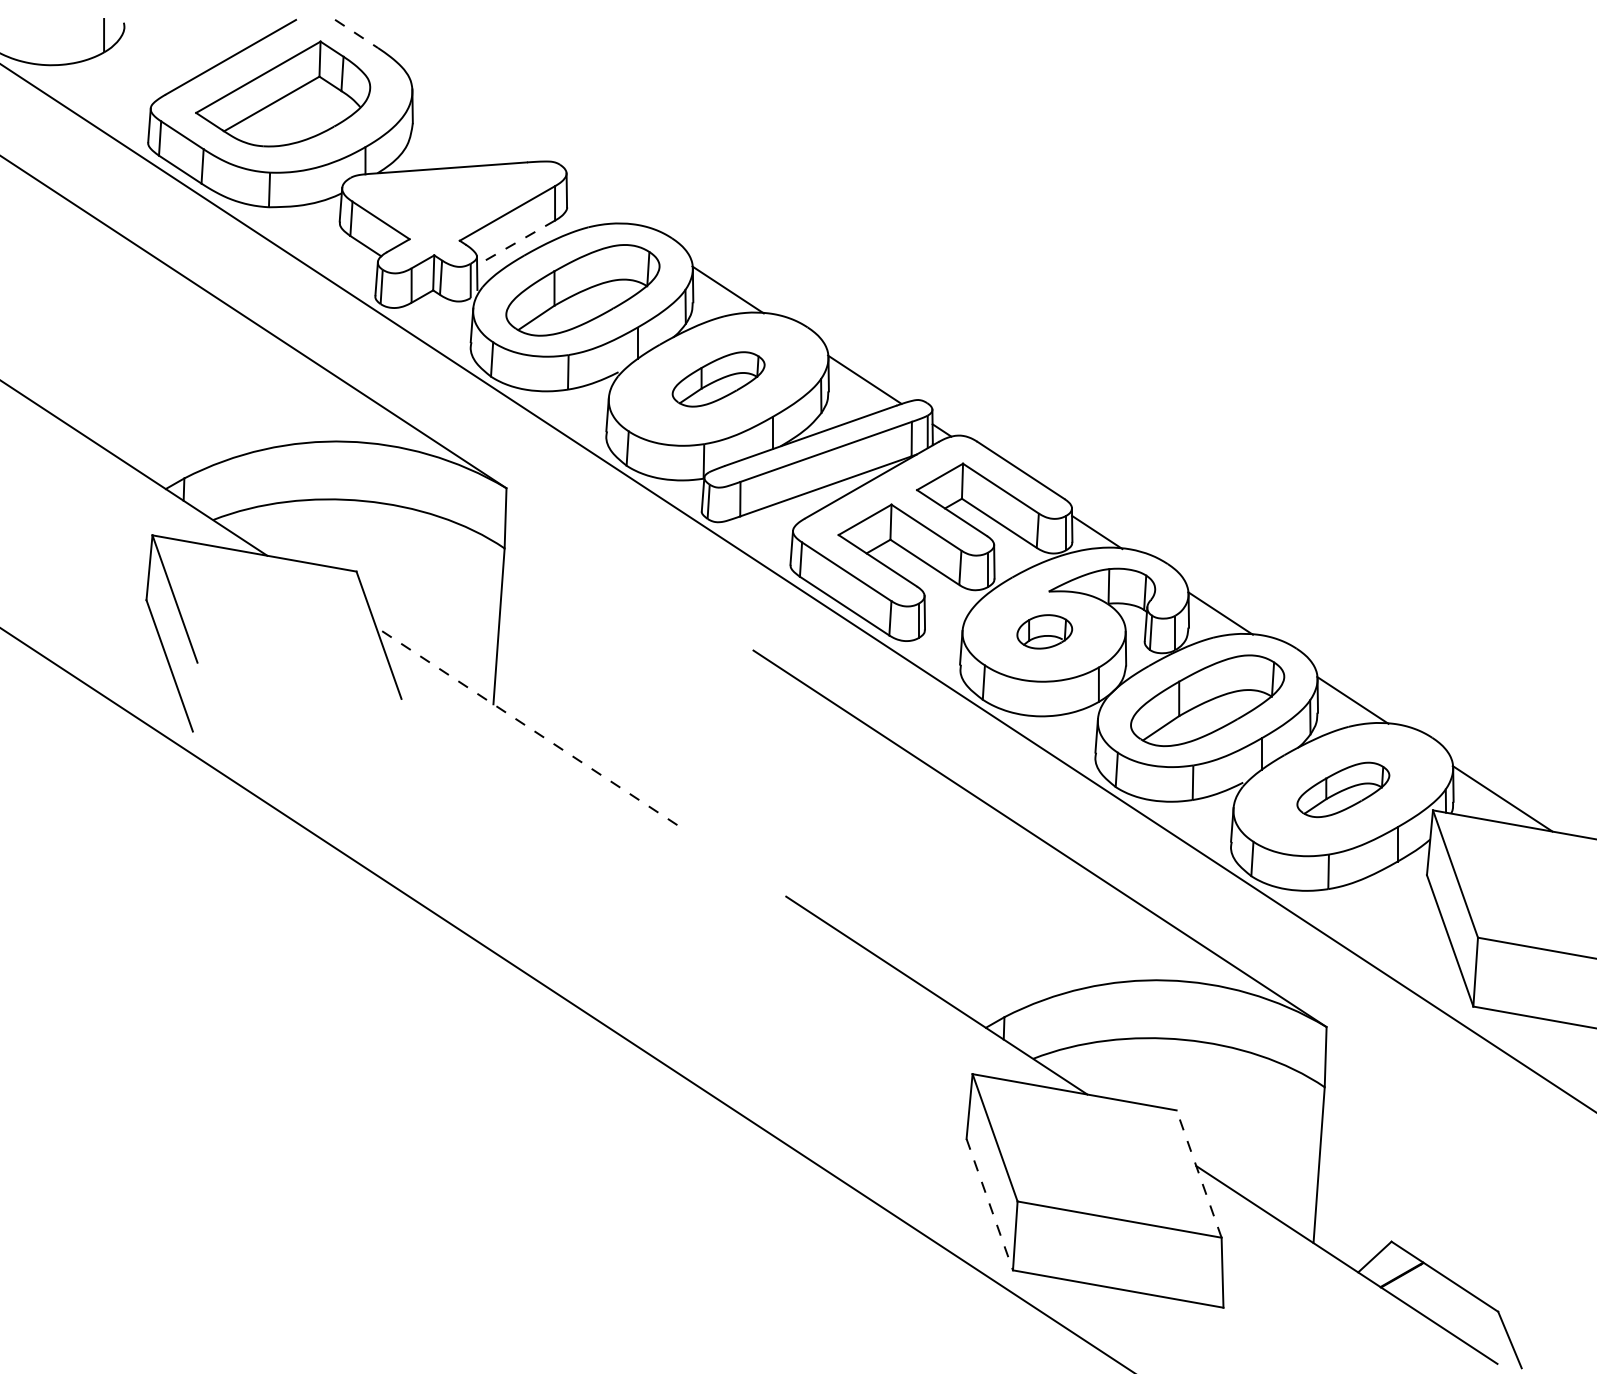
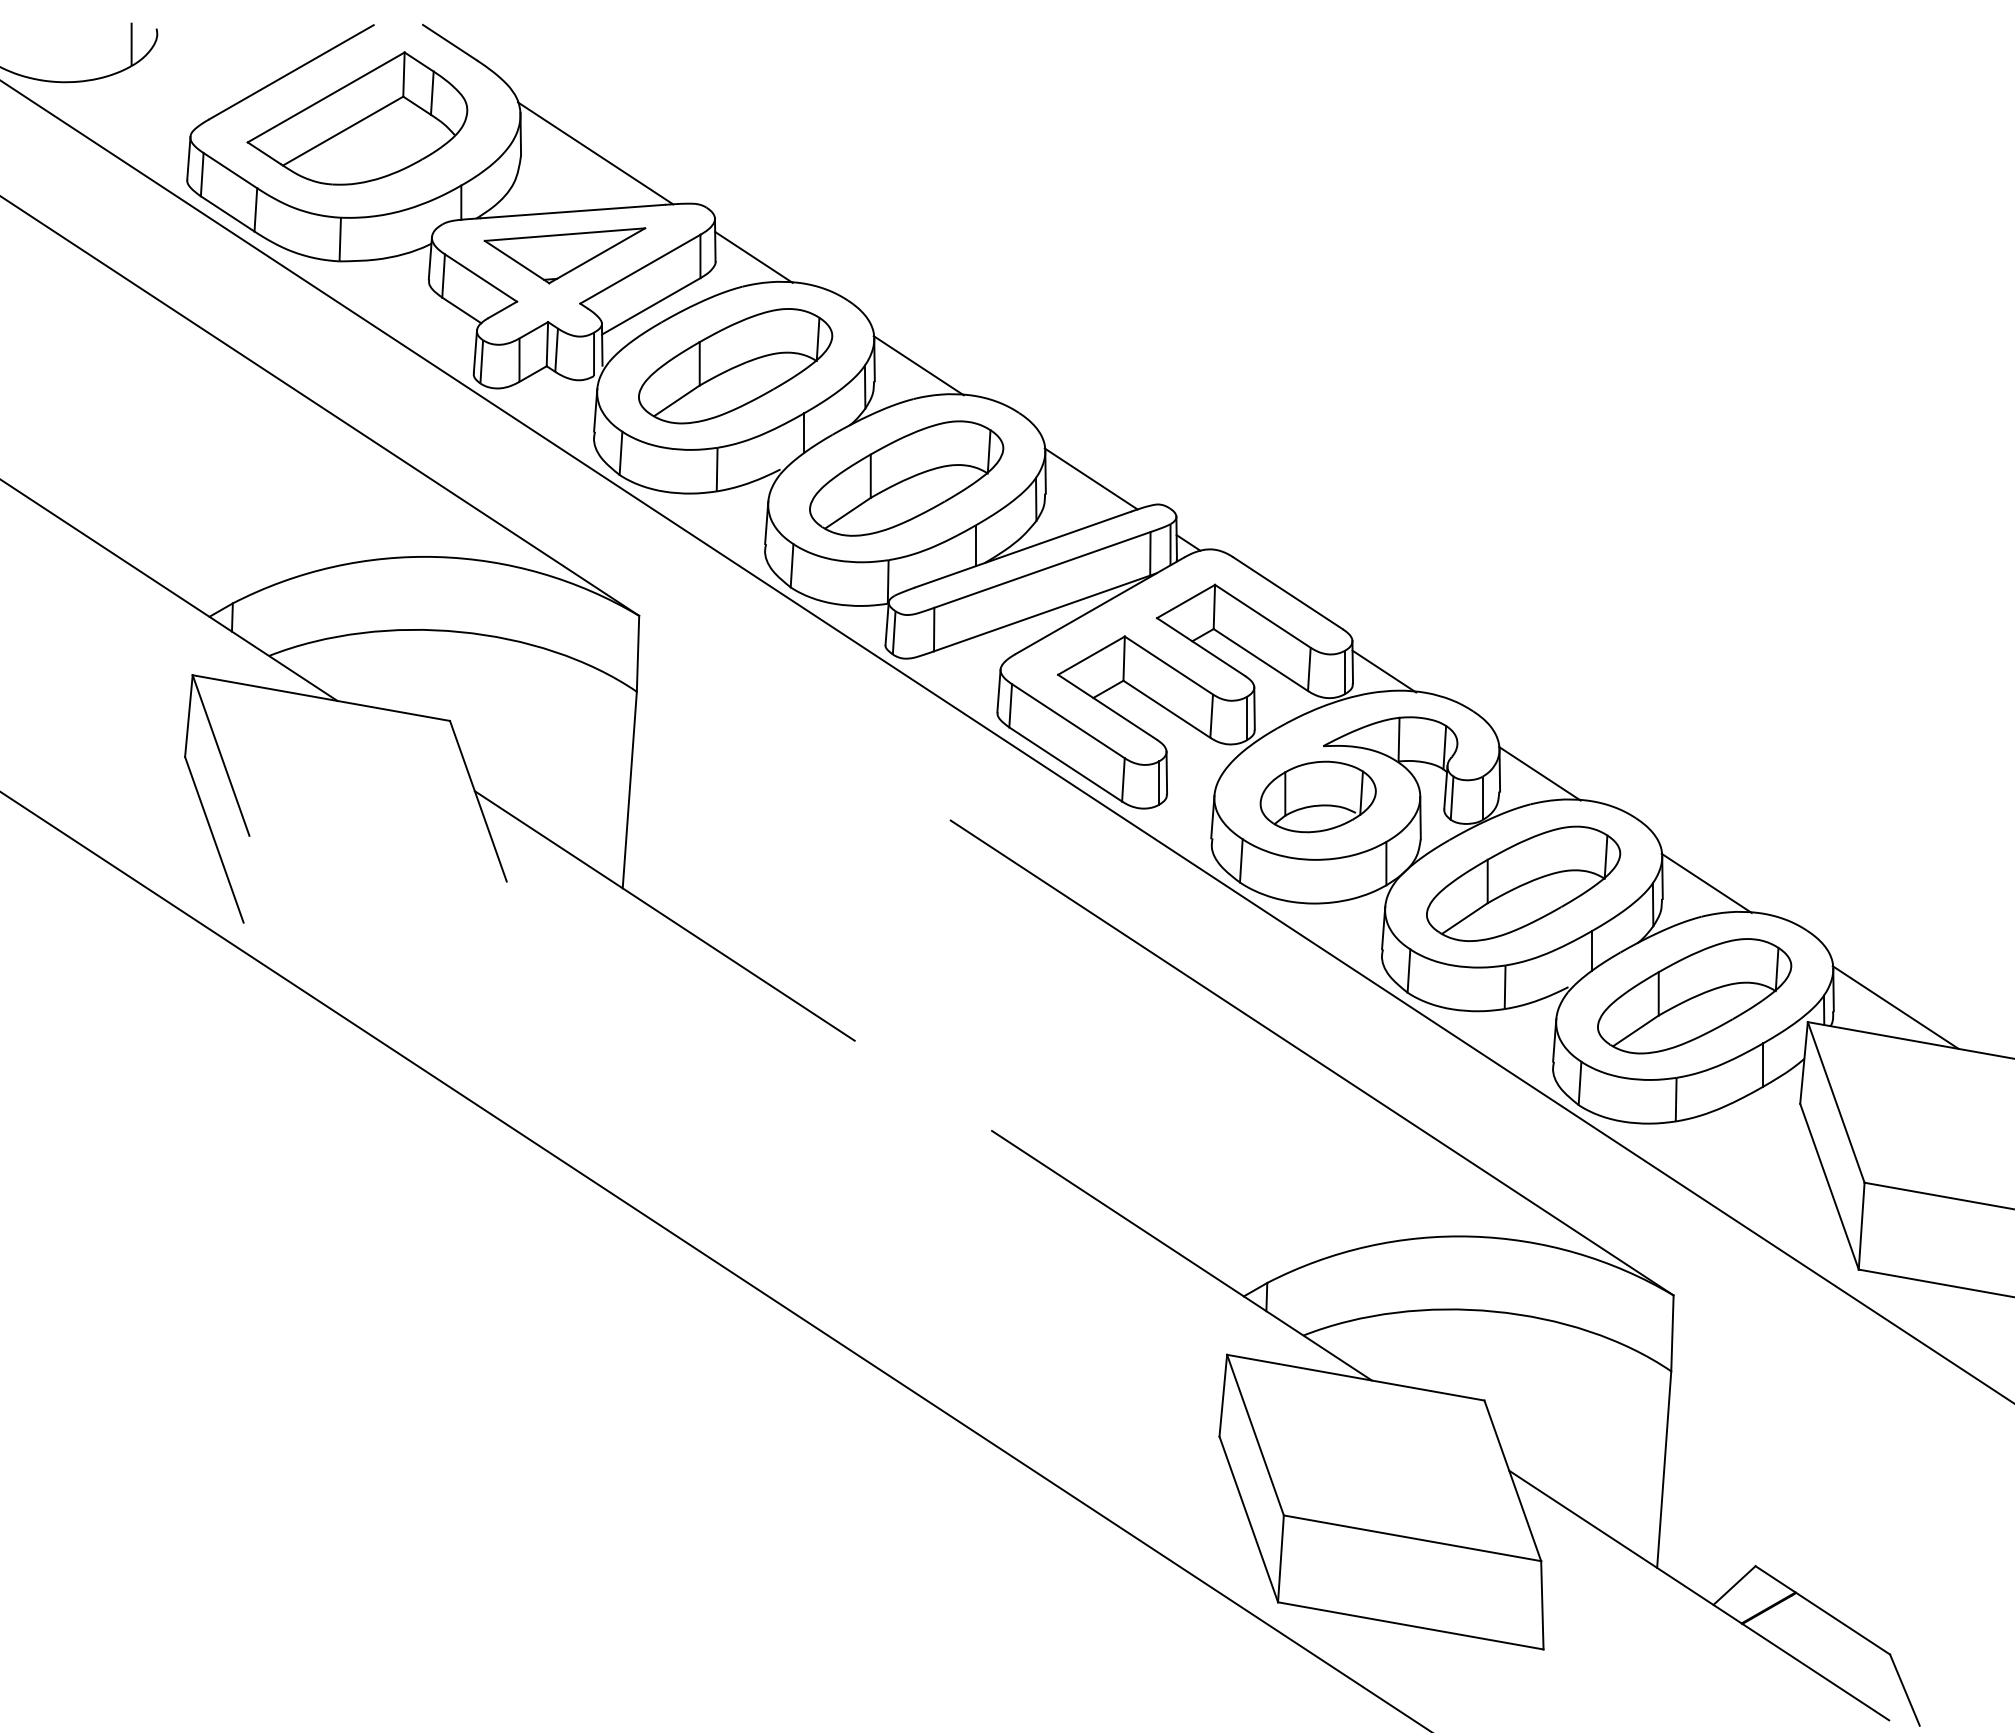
line: (356, 33) -> (450, 42), dashed -> solid
line: (471, 121) -> (595, 153), added
part: (447, 202) -> (564, 255), added
line: (597, 203) -> (753, 256), added
line: (516, 243) -> (651, 306), dashed -> solid
part: (718, 379) -> (906, 478), size x1.67
part: (1044, 631) -> (1317, 796), size x1.67
line: (526, 725) -> (664, 915), dashed -> solid
part: (1343, 790) -> (1694, 996), size x1.67
line: (1198, 1173) -> (1512, 1480), dashed -> solid
line: (989, 1204) -> (1248, 1519), dashed -> solid

